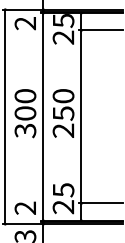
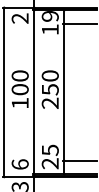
text: (62, 29) -> (49, 23), 25 -> 19
text: (24, 130) -> (19, 103), 300 -> 100
text: (24, 208) -> (19, 164), 2 -> 6

